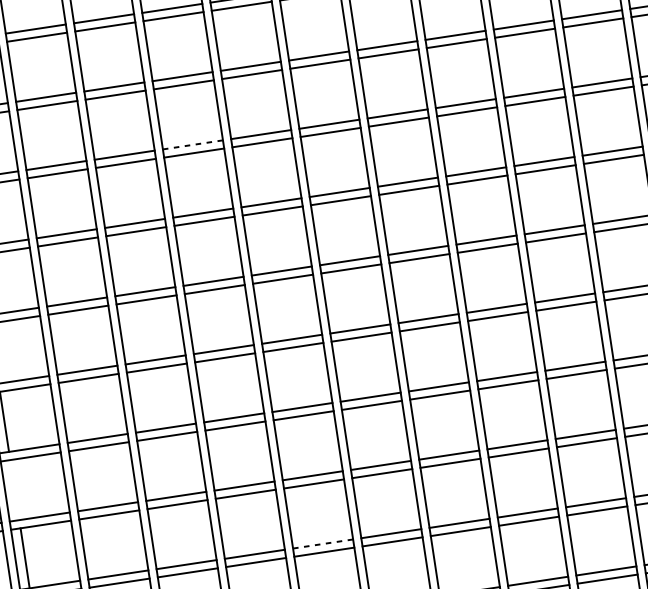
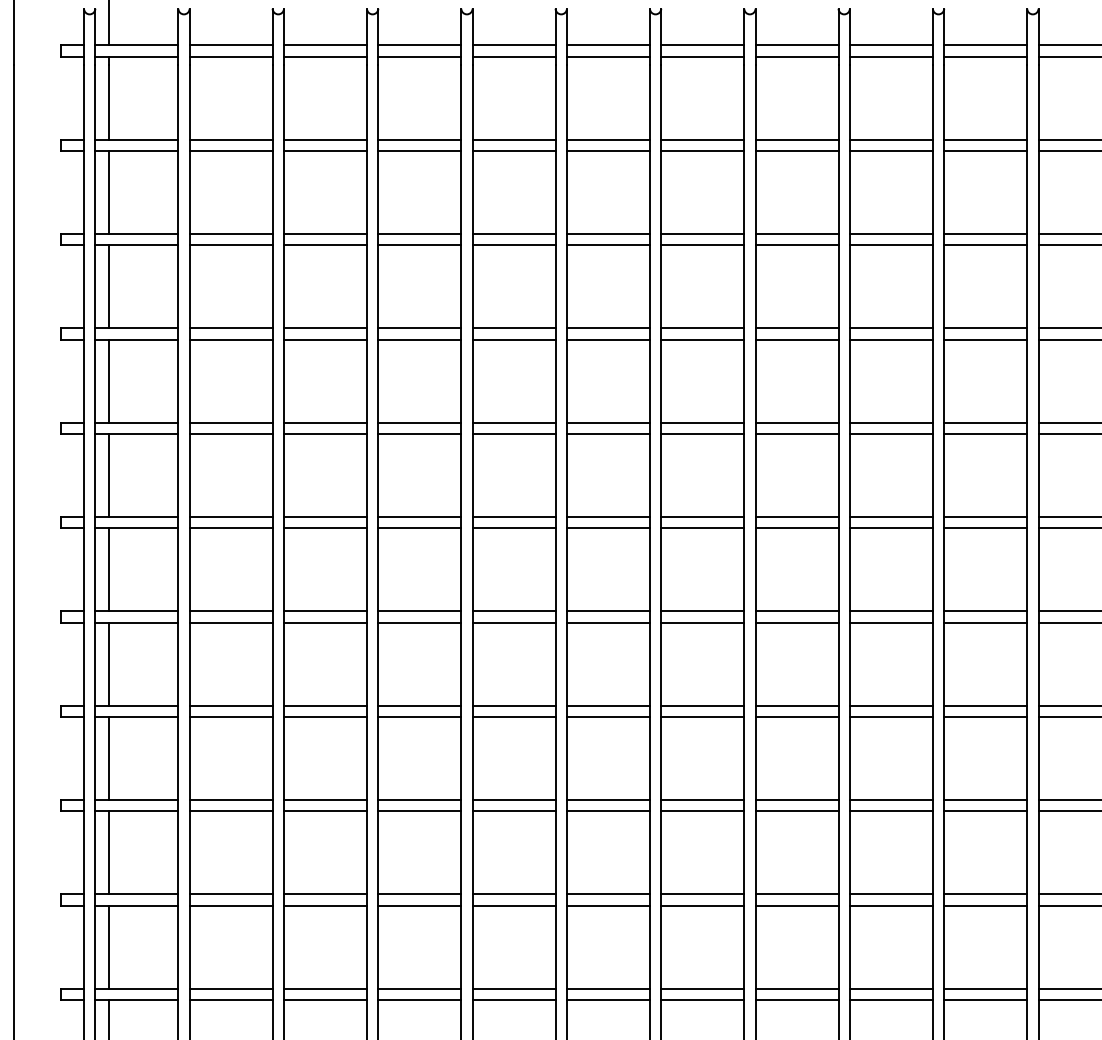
line: (192, 145) -> (419, 328), dashed -> solid
line: (14, 489) -> (108, 757), added
line: (323, 544) -> (514, 894), dashed -> solid

